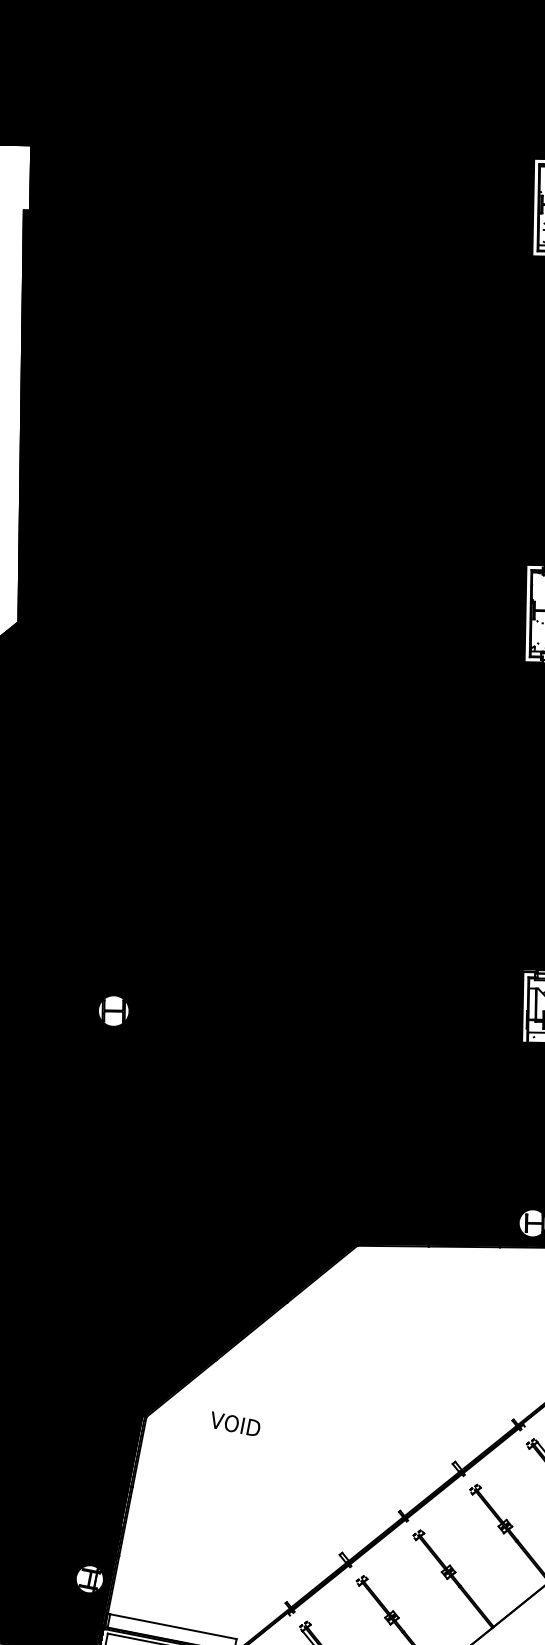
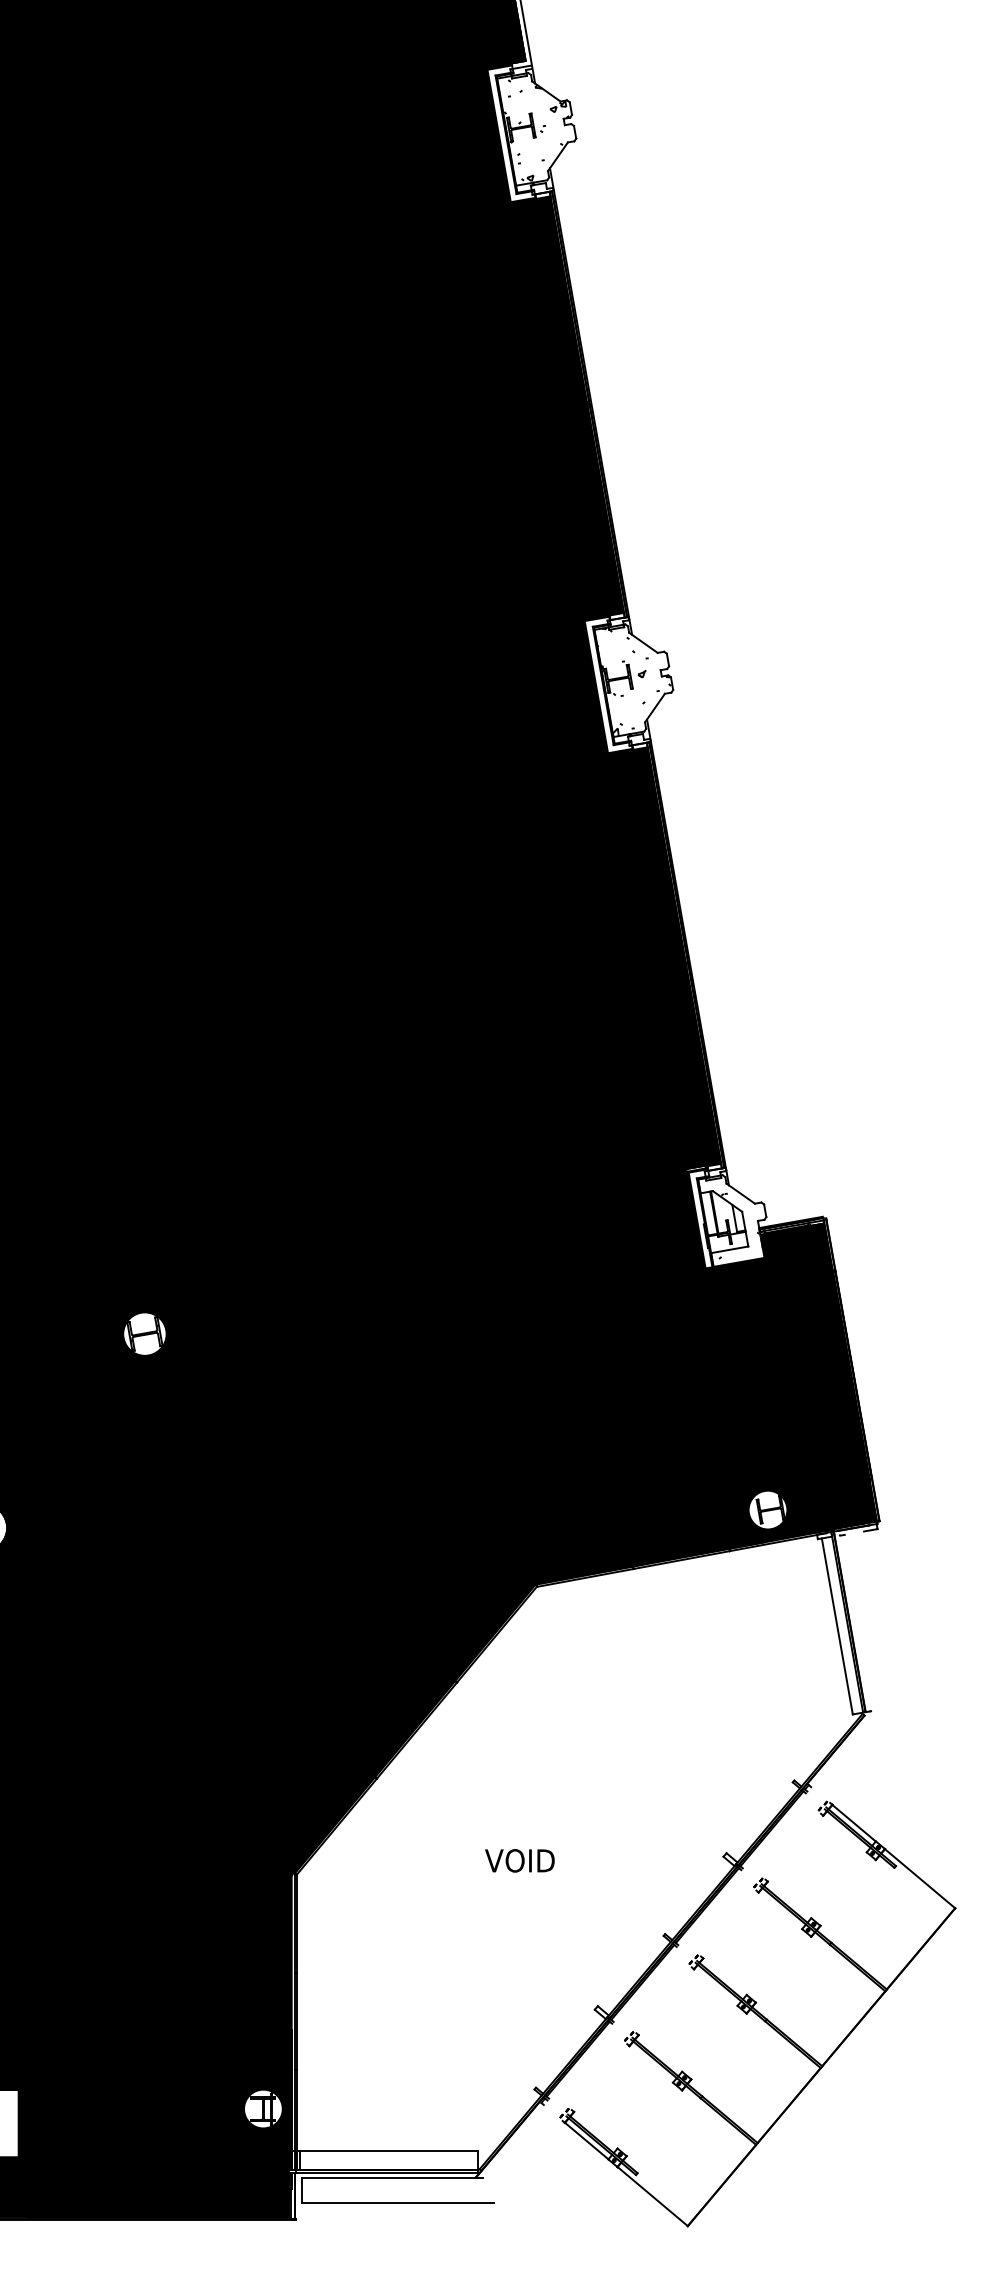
text: (235, 1424) -> (519, 1860), moved

